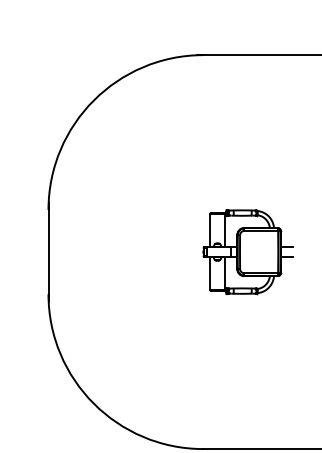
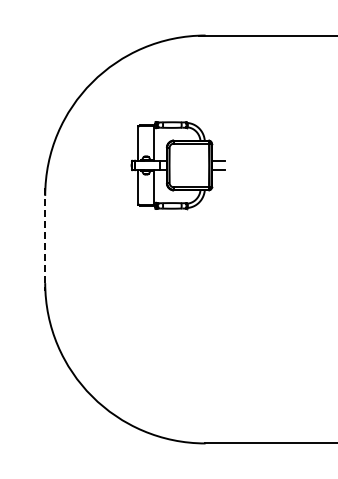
part: (247, 252) -> (177, 165), moved
line: (48, 253) -> (45, 240), solid -> dashed

